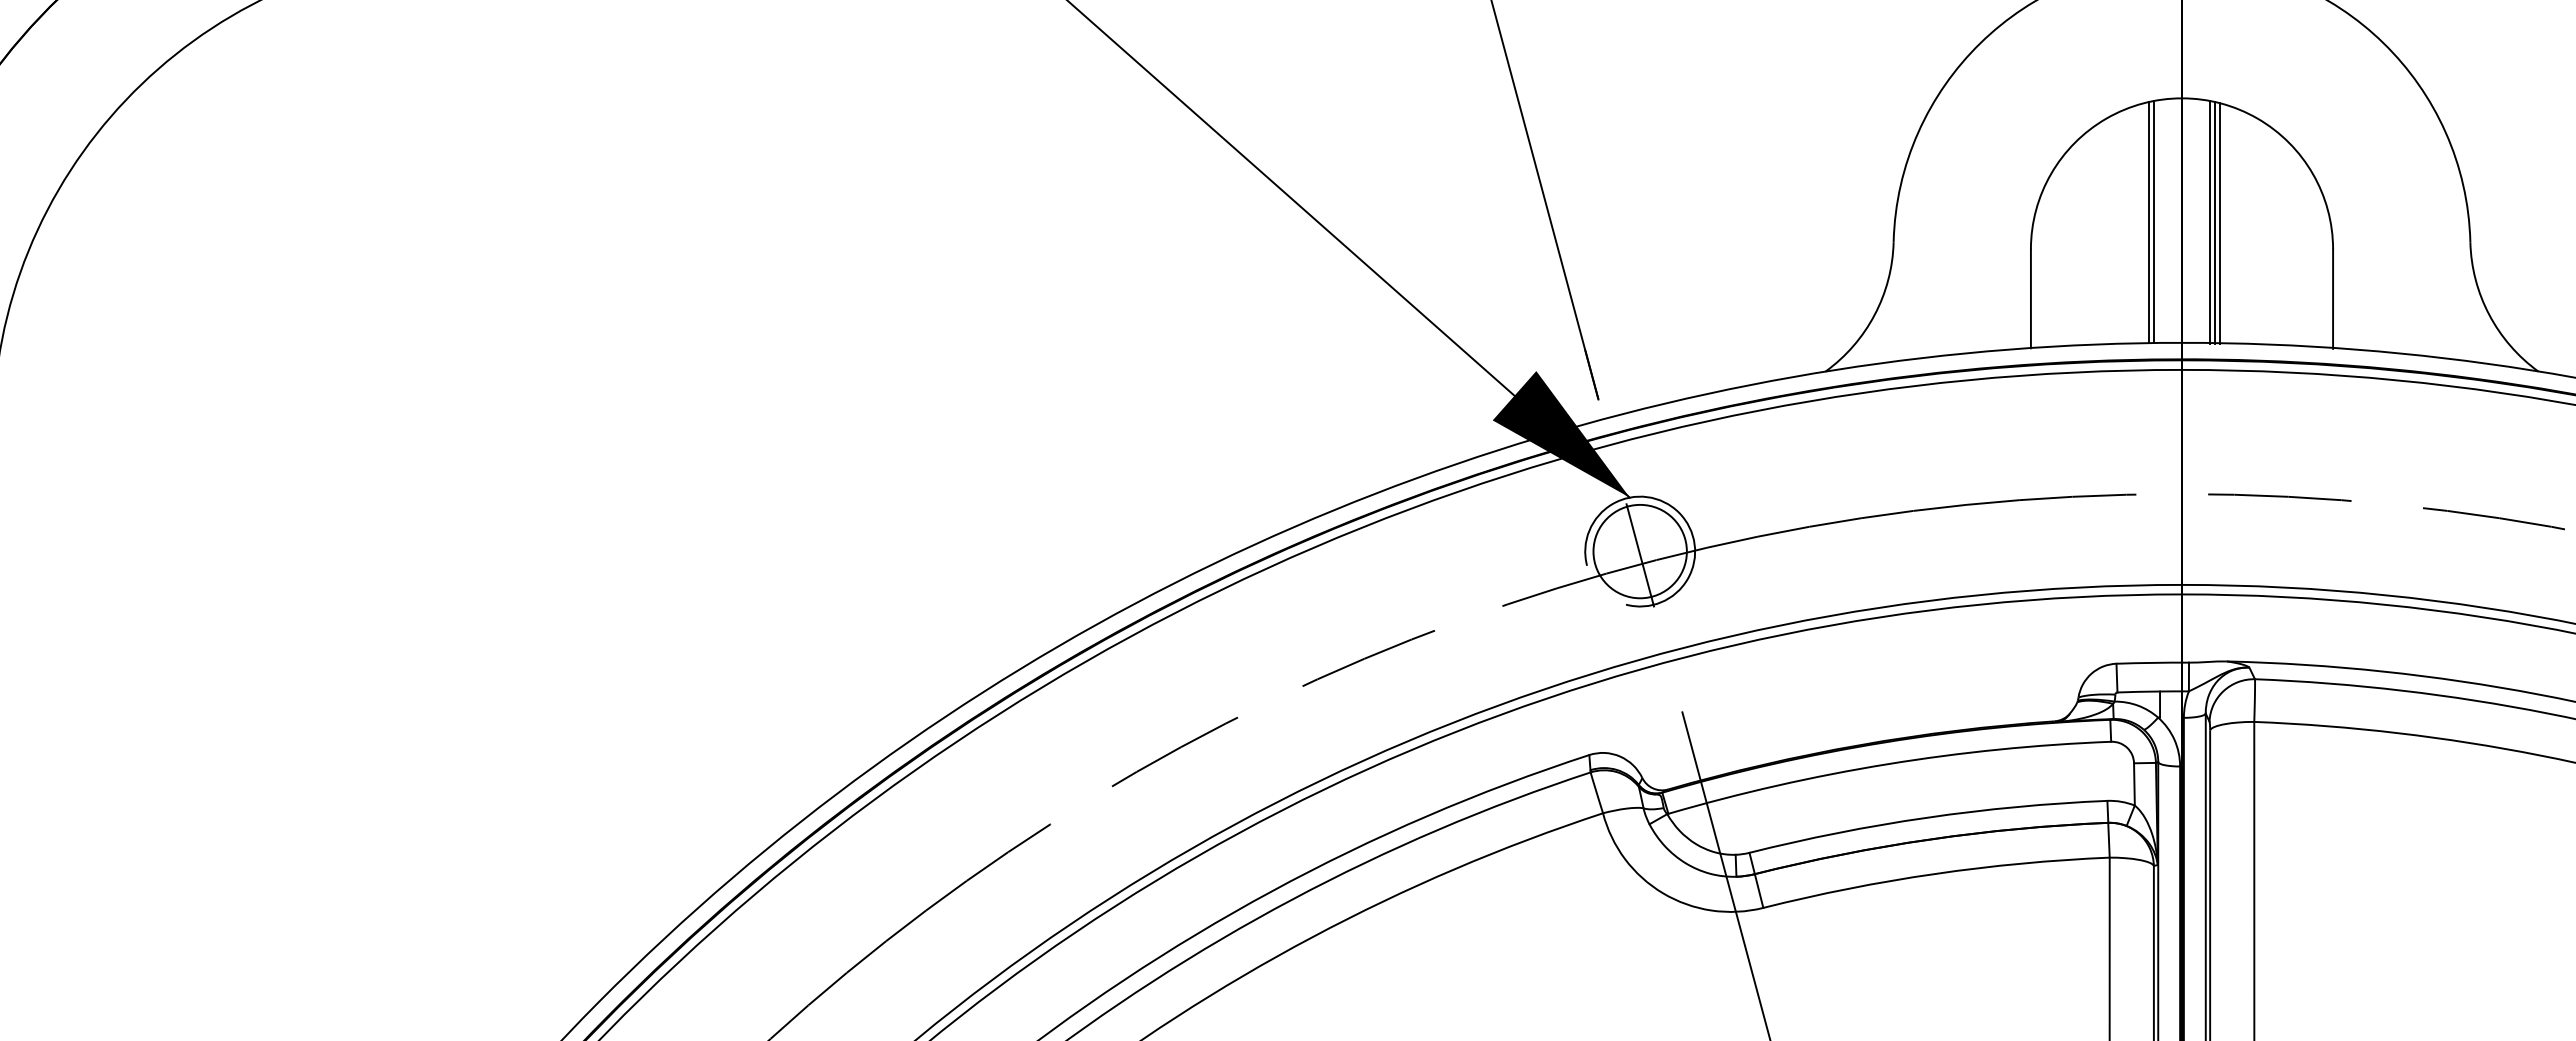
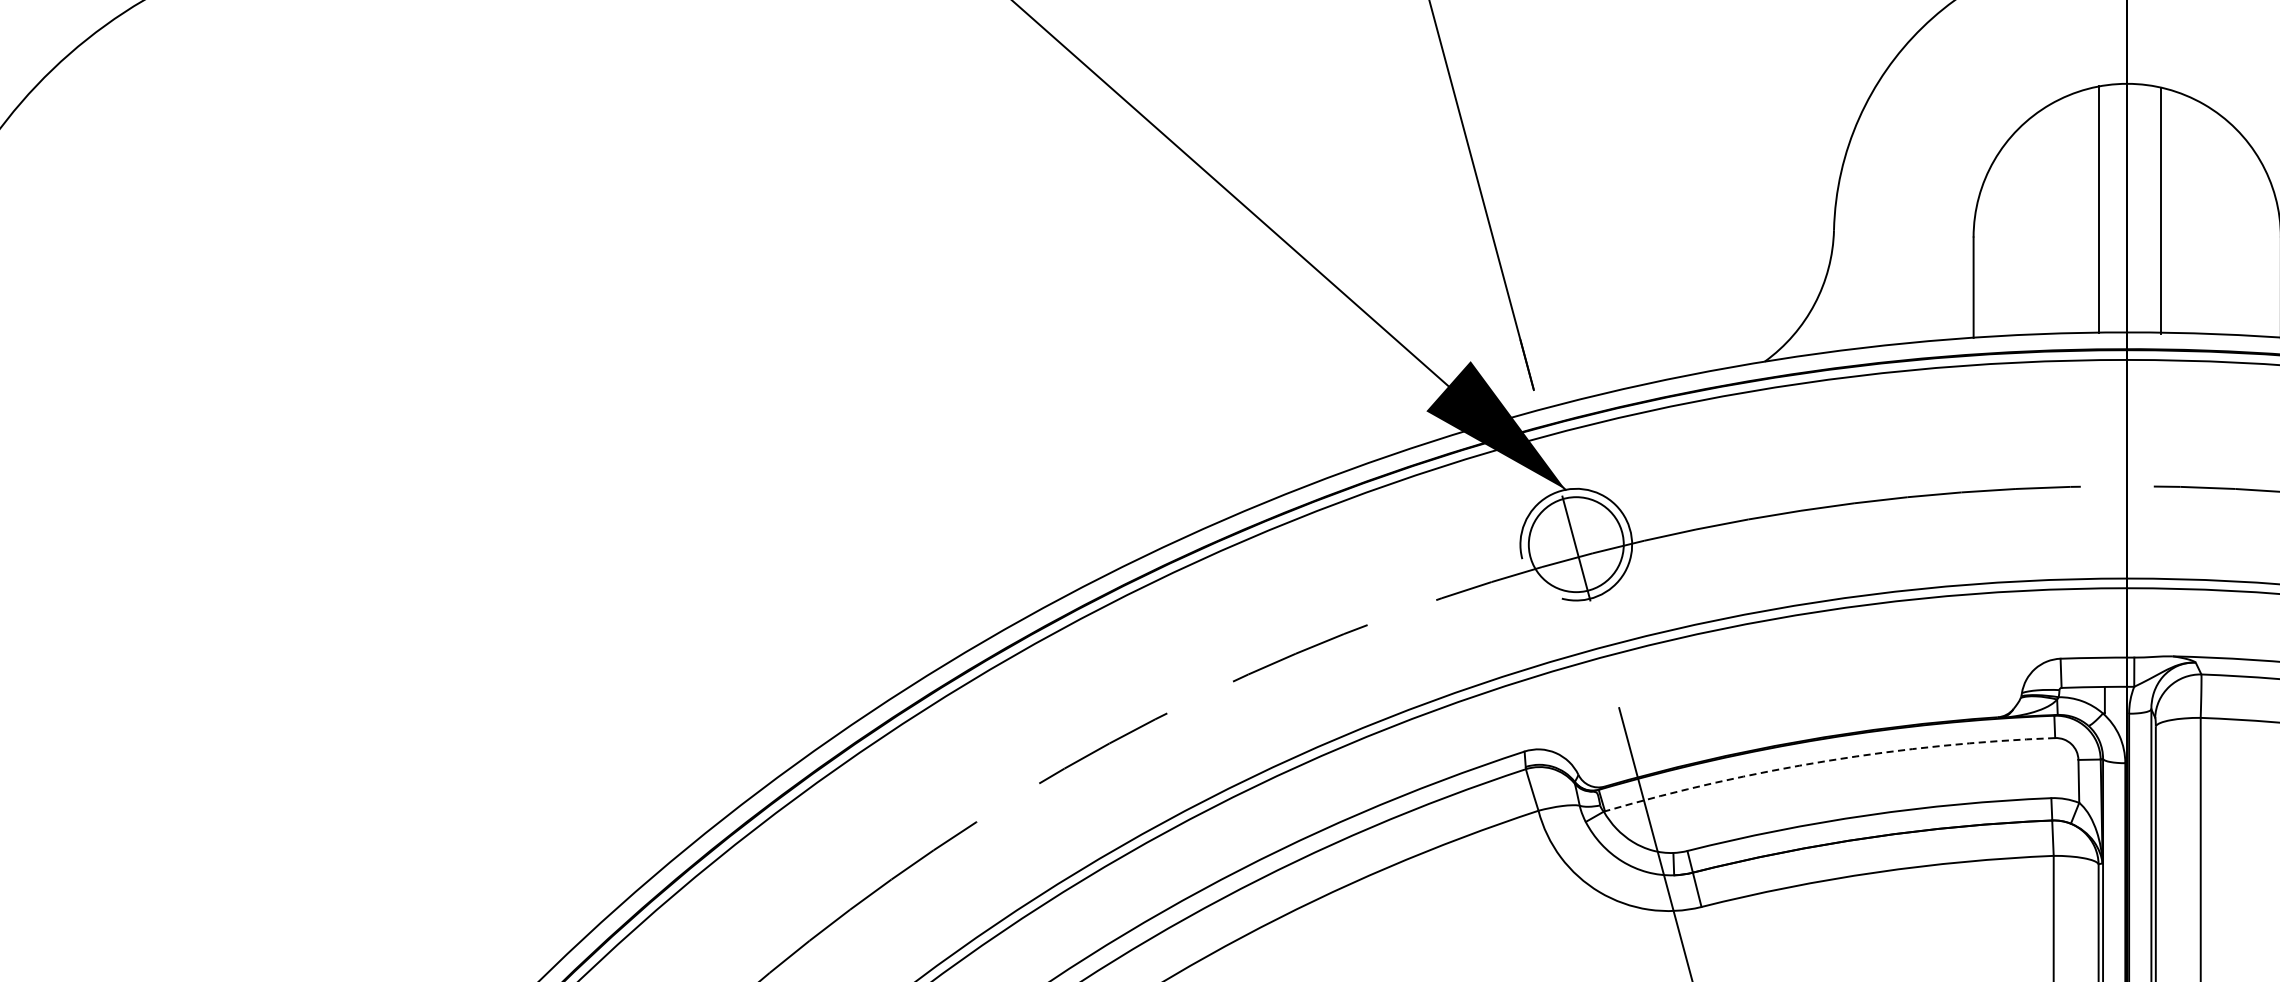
line: (2209, 221) -> (2155, 209), removed
line: (2149, 222) -> (2094, 210), removed
line: (2220, 223) -> (2166, 211), removed
arc: (1887, 764) -> (1827, 761), solid -> dashed

